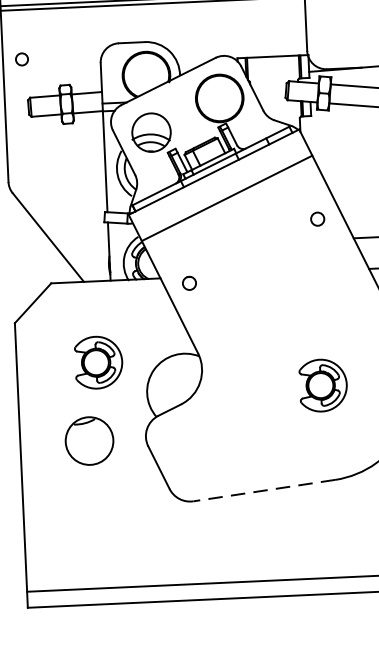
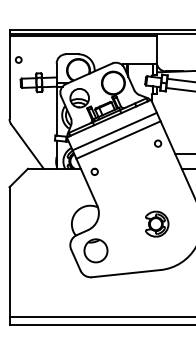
line: (235, 214) -> (118, 139), added
part: (99, 361) -> (49, 207), removed
part: (88, 440) -> (95, 250), moved
line: (264, 490) -> (126, 273), dashed -> solid

